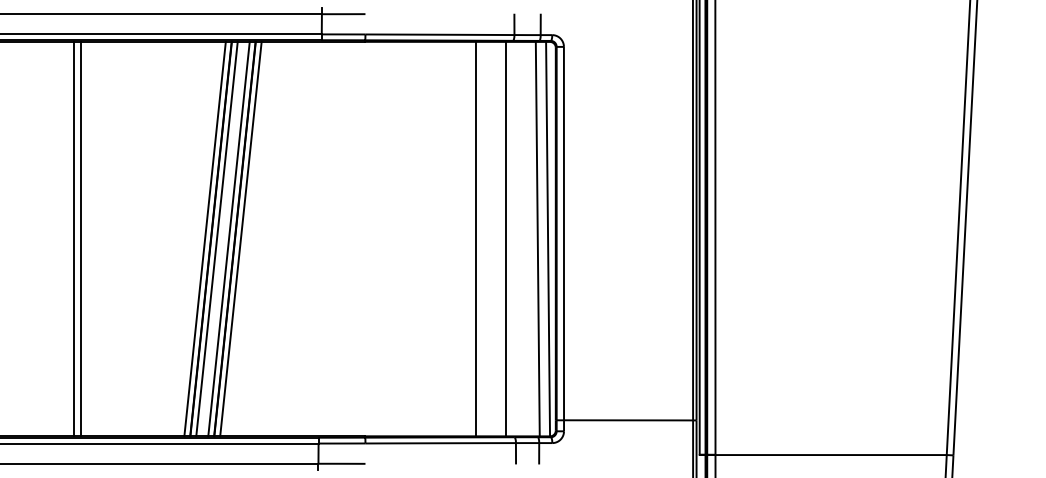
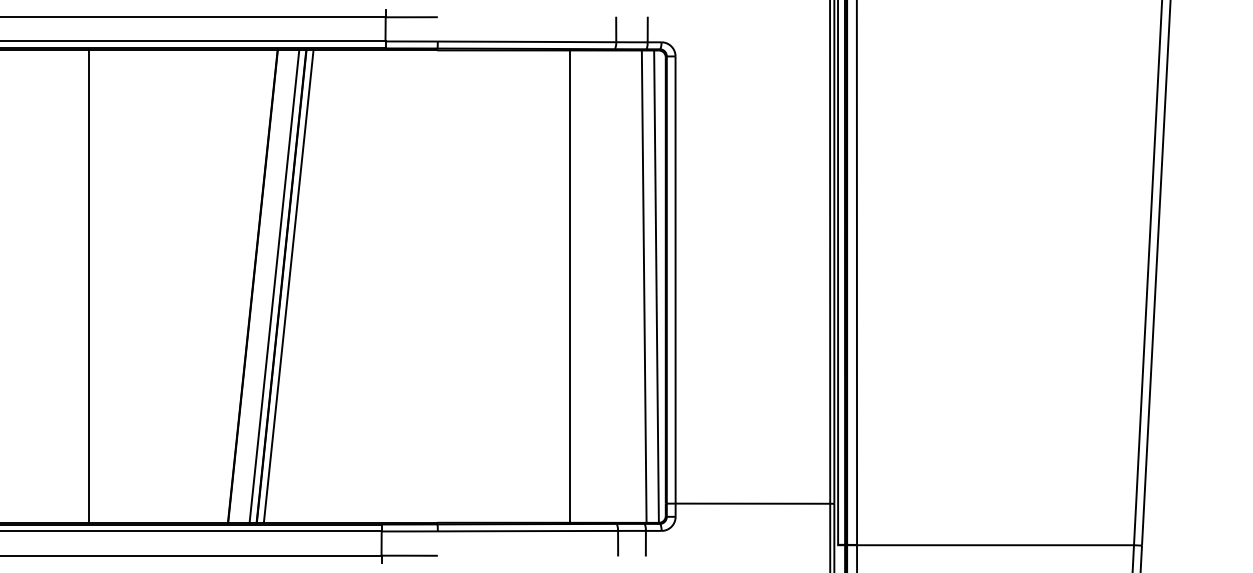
line: (81, 239) -> (97, 286), removed
line: (204, 239) -> (245, 286), removed
line: (216, 239) -> (259, 286), removed
line: (506, 239) -> (606, 286), removed

